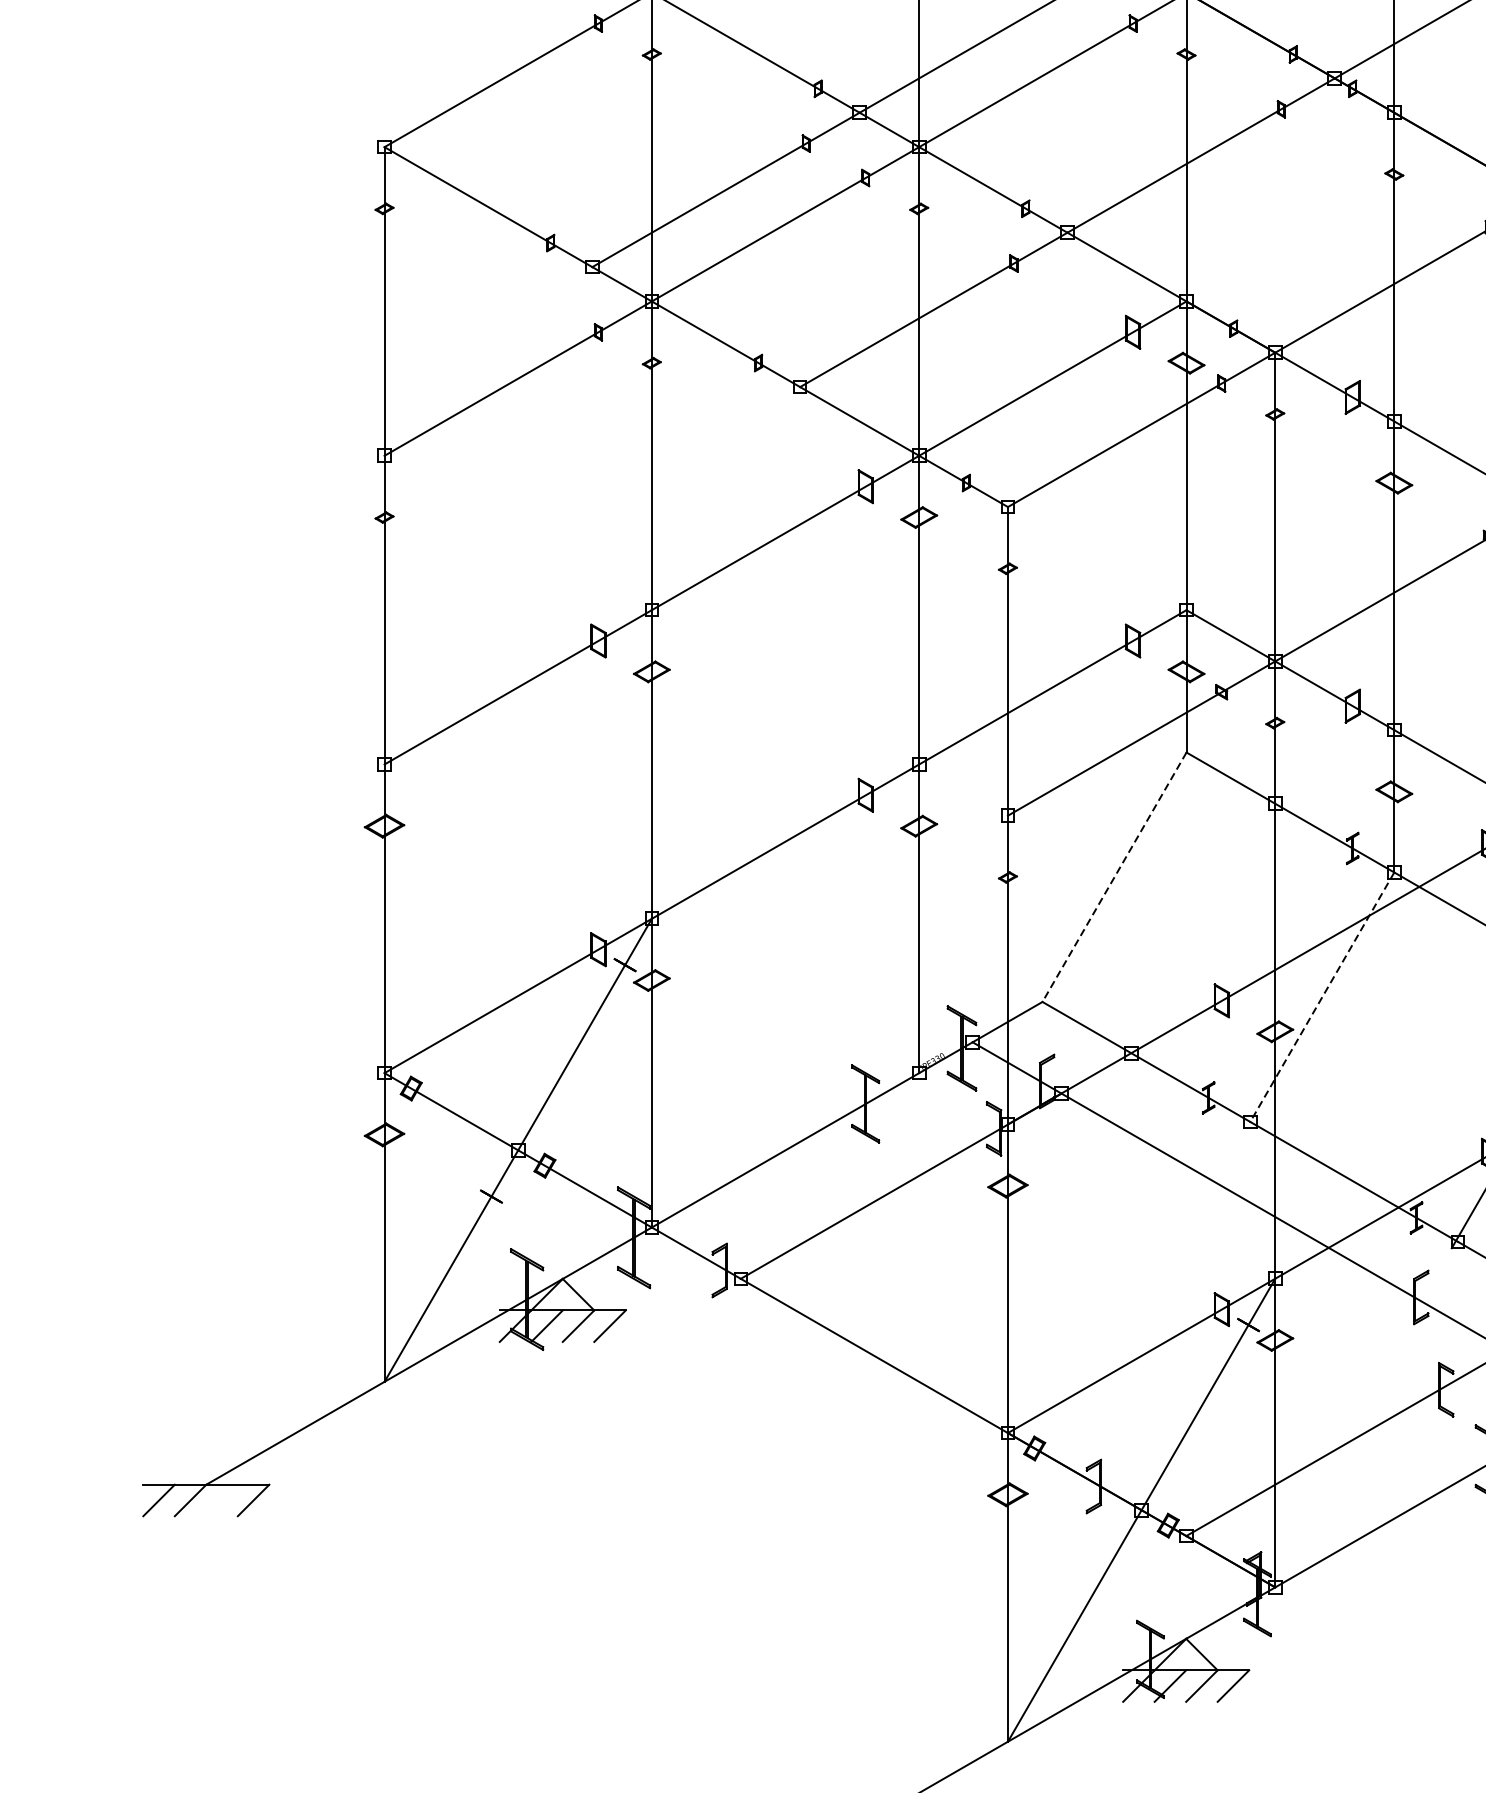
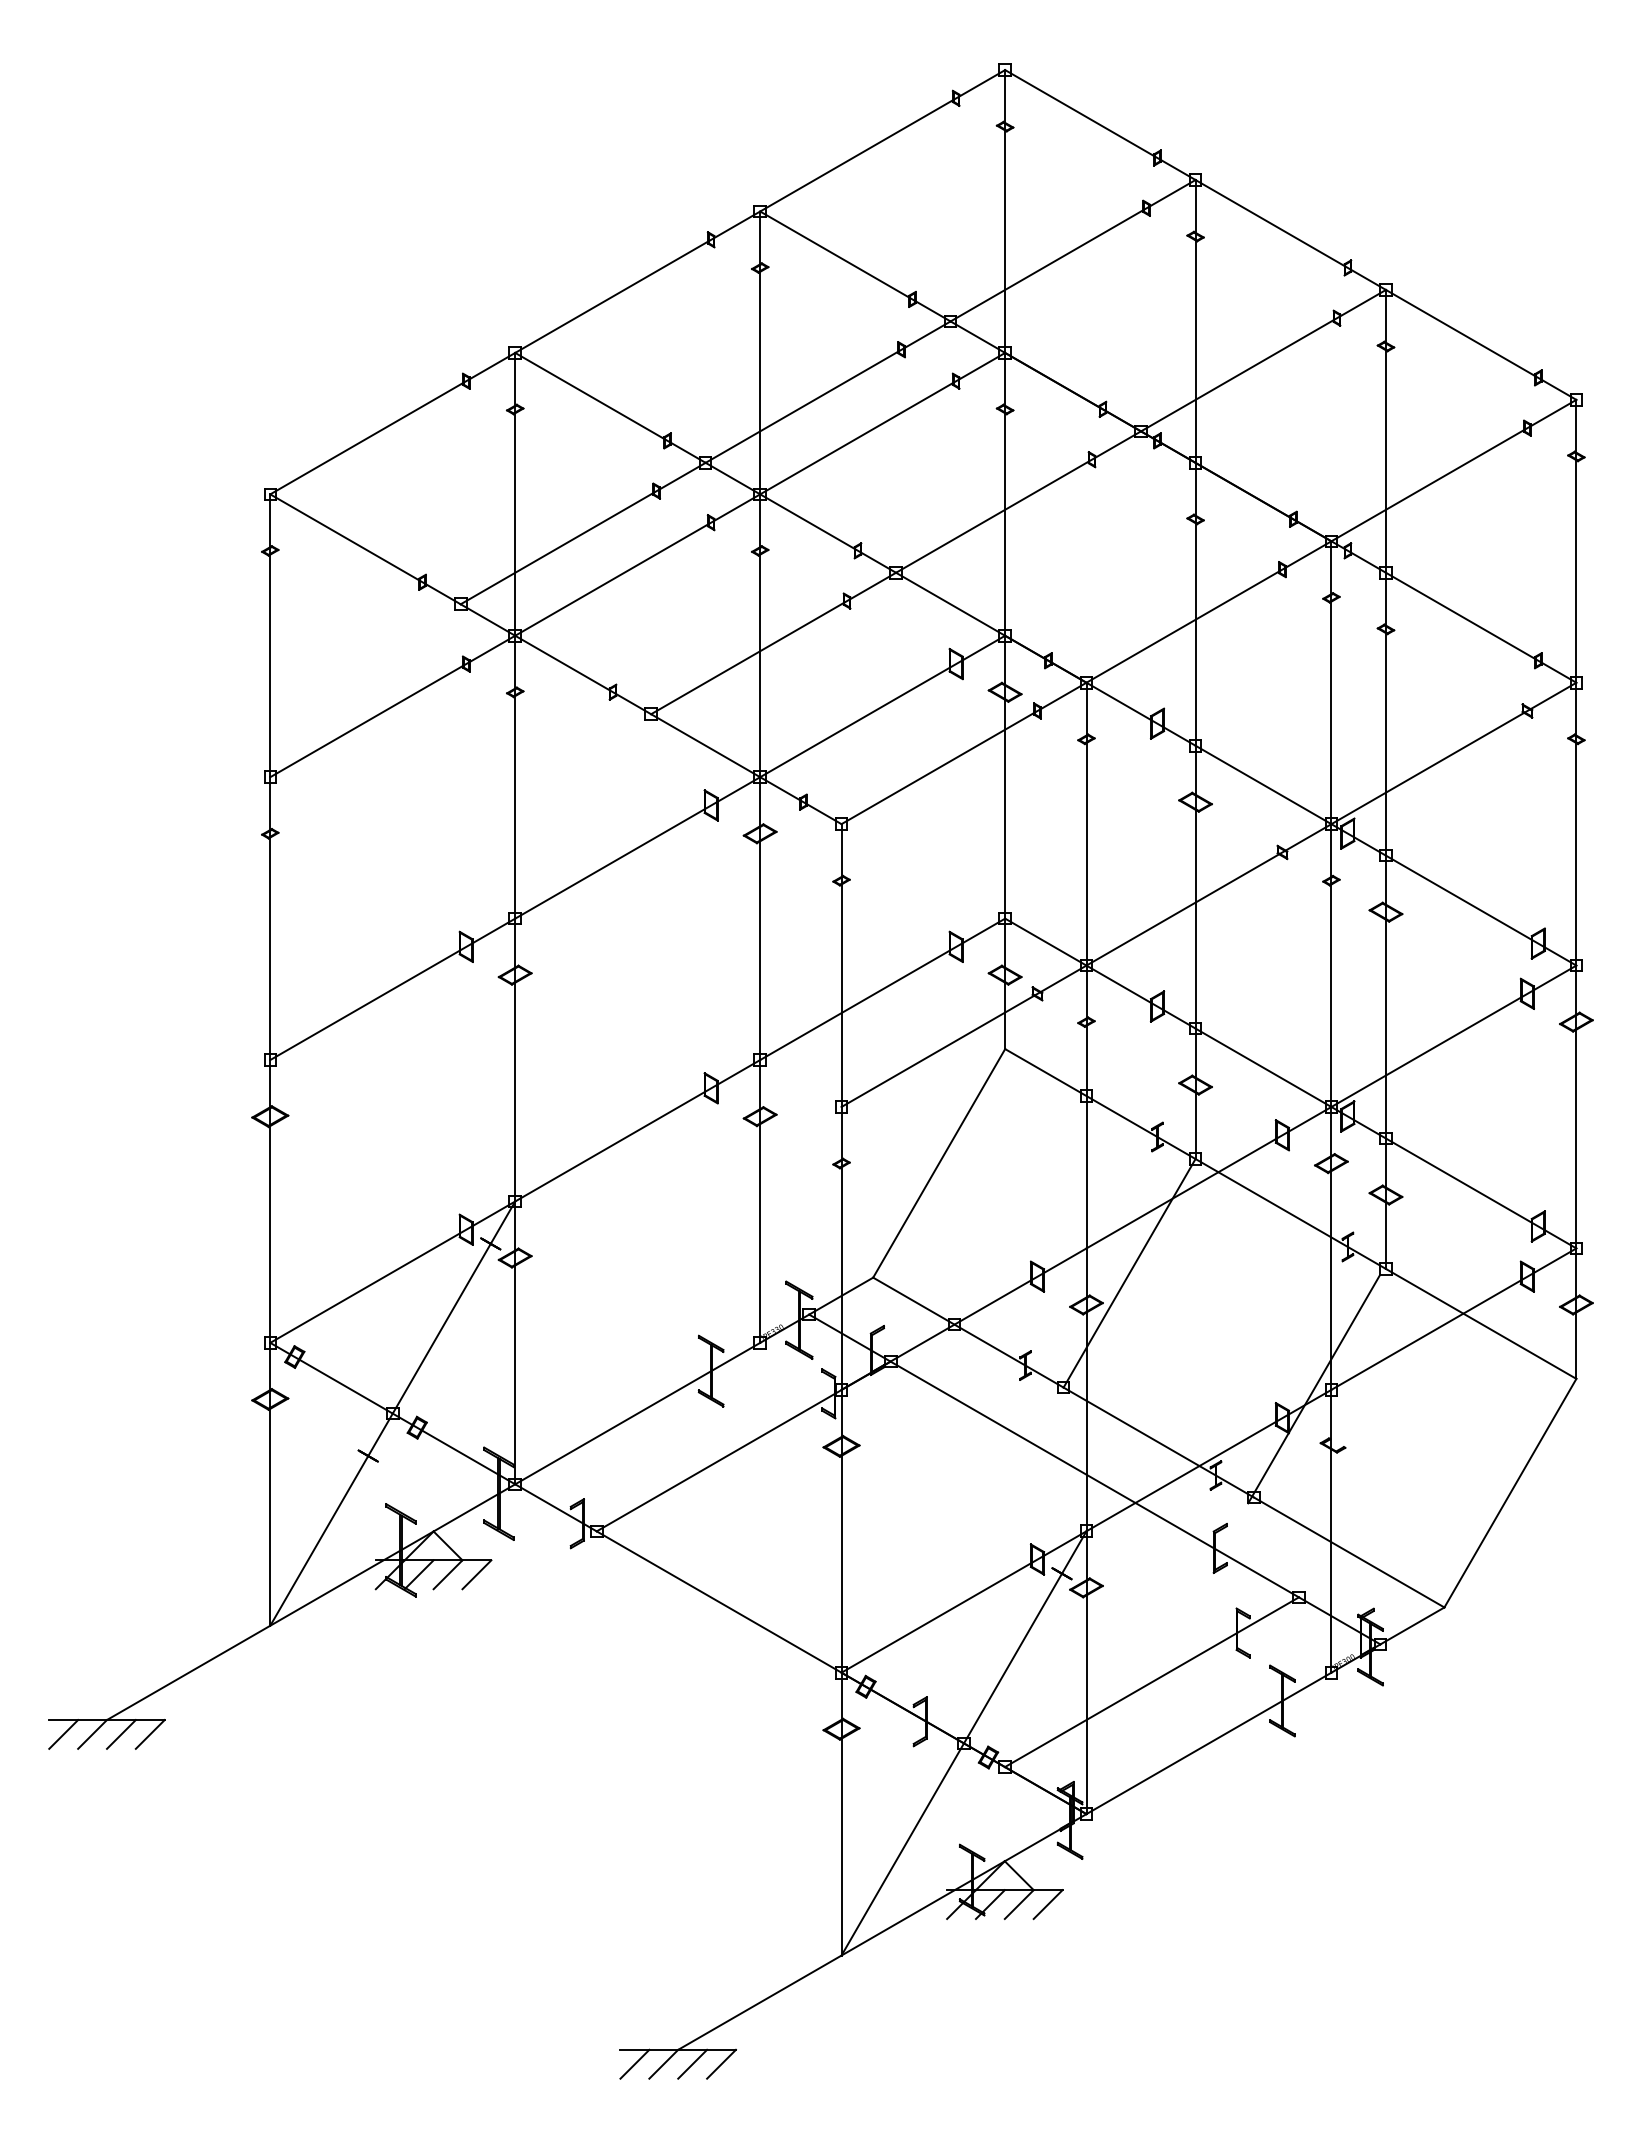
line: (1114, 877) -> (939, 1163), dashed -> solid
line: (1322, 997) -> (1129, 1273), dashed -> solid
line: (222, 1500) -> (121, 1734), added

